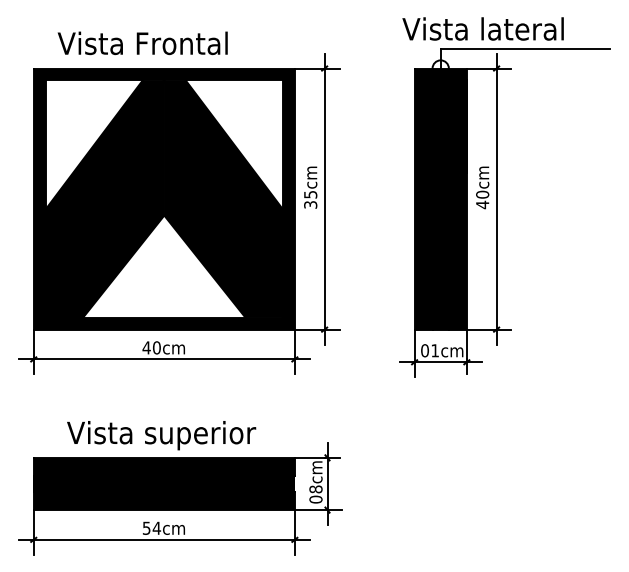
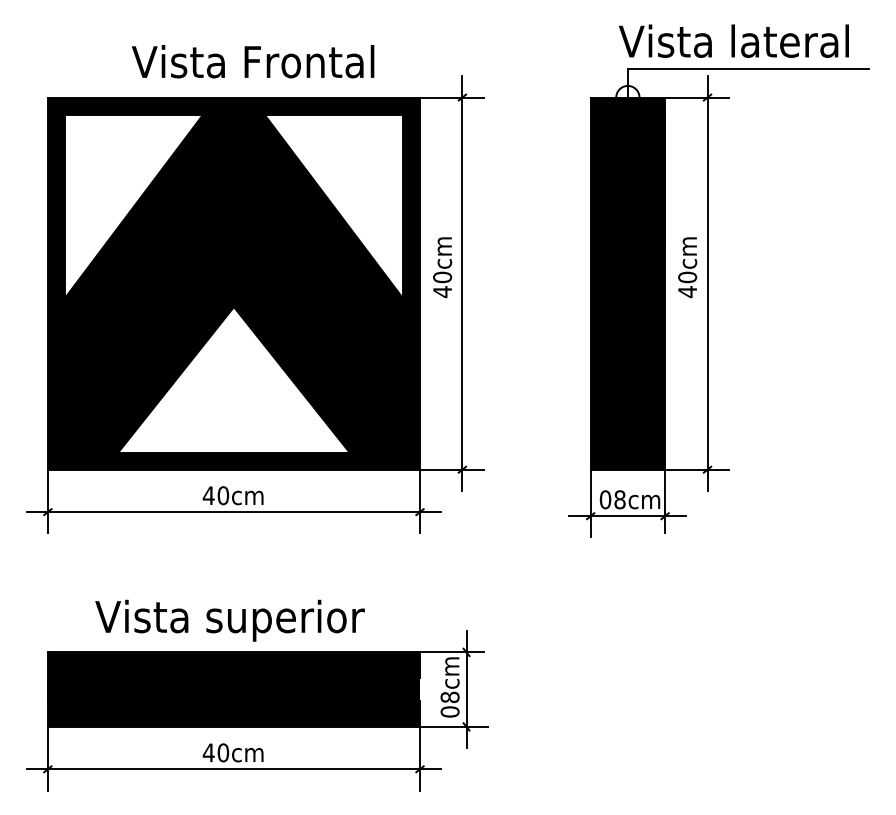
text: (482, 28) -> (733, 40), moved
text: (142, 43) -> (252, 61), moved
text: (310, 199) -> (442, 284), 35cm -> 40cm
text: (435, 350) -> (620, 499), 01cm -> 08cm
text: (151, 527) -> (215, 751), 54cm -> 40cm

